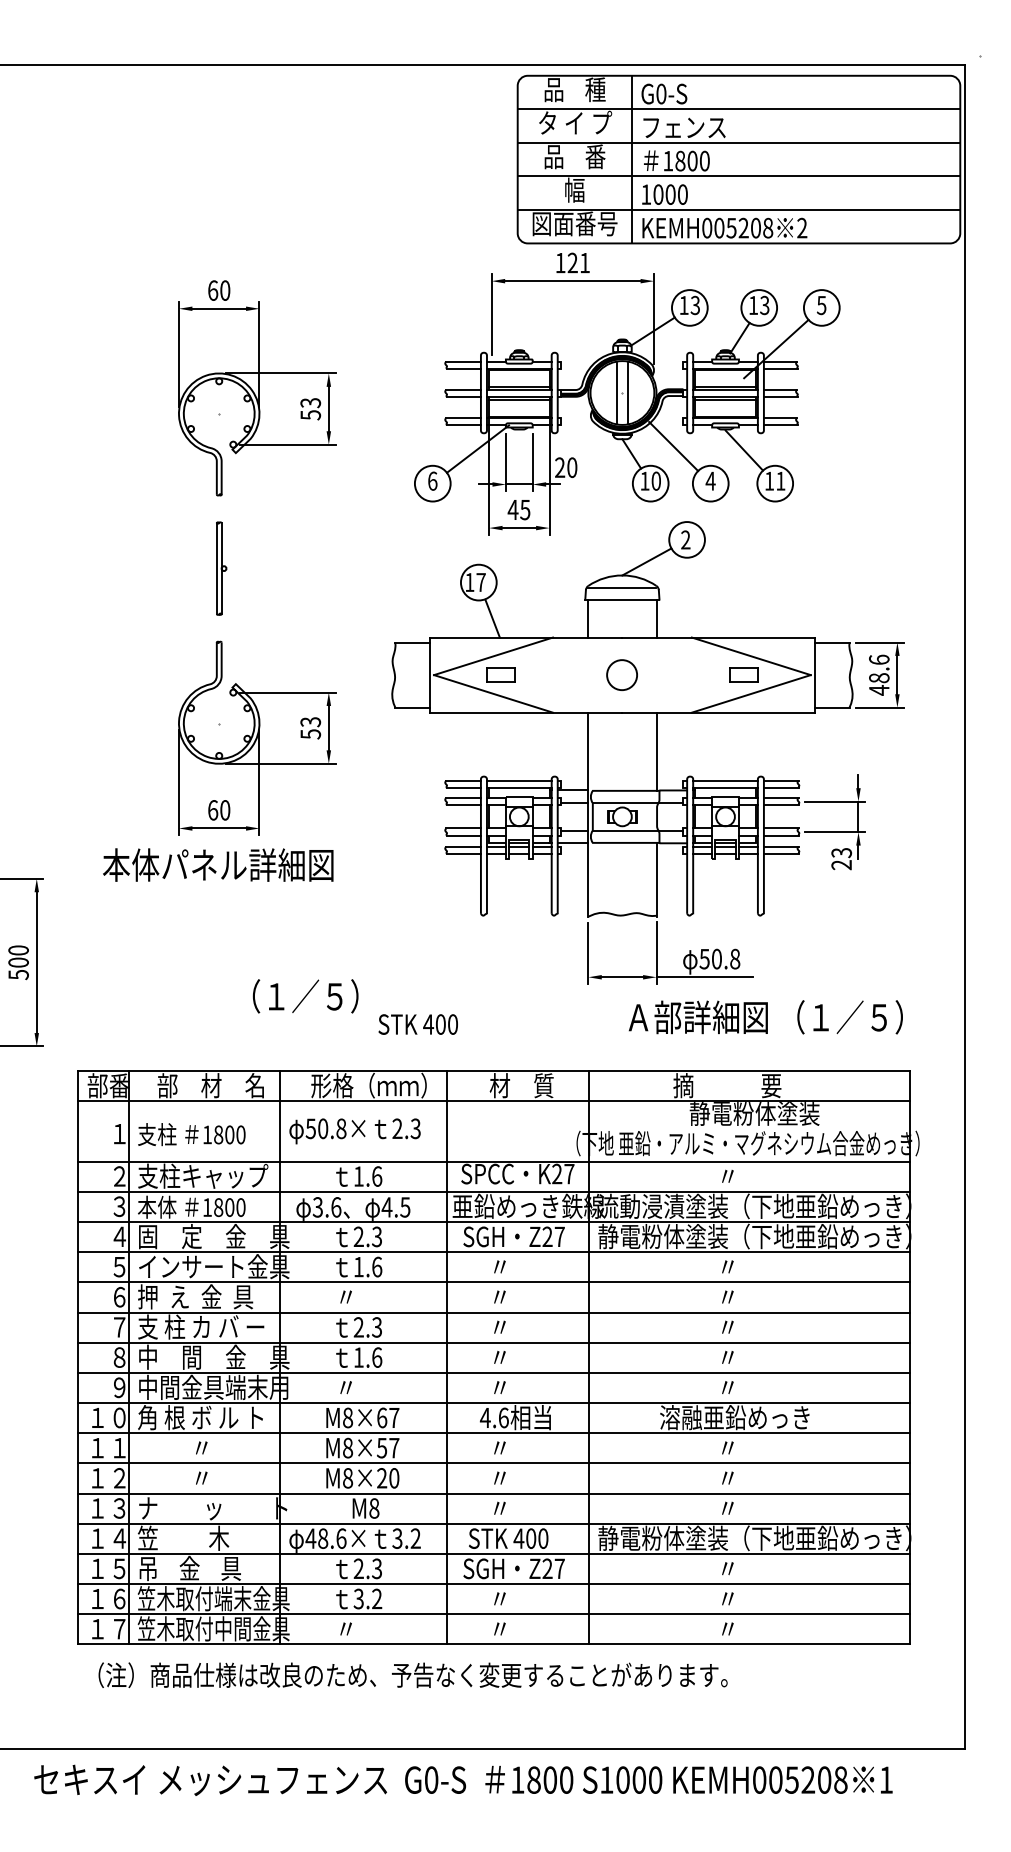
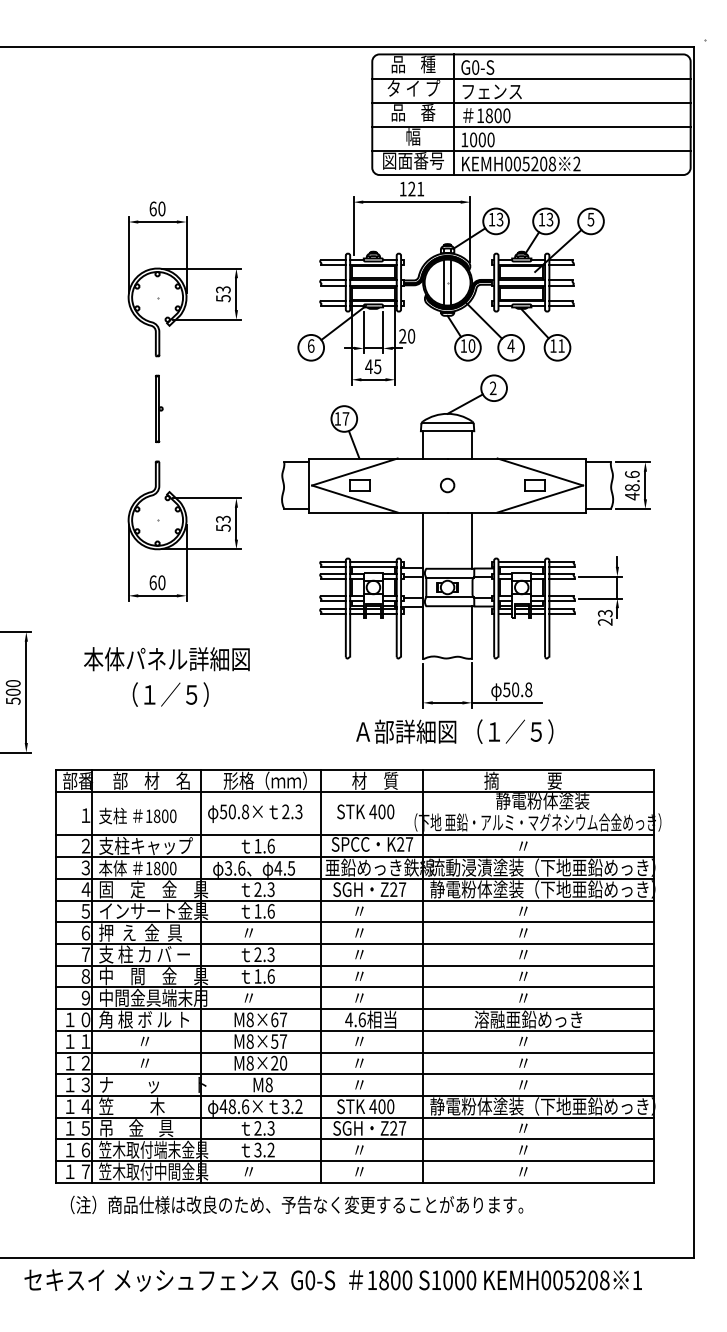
circle: (622, 675) -> (447, 485), size x0.62
text: (217, 865) -> (166, 659), moved
text: (305, 996) -> (170, 694), moved
text: (765, 1017) -> (454, 731), moved
text: (417, 1024) -> (365, 811), moved

